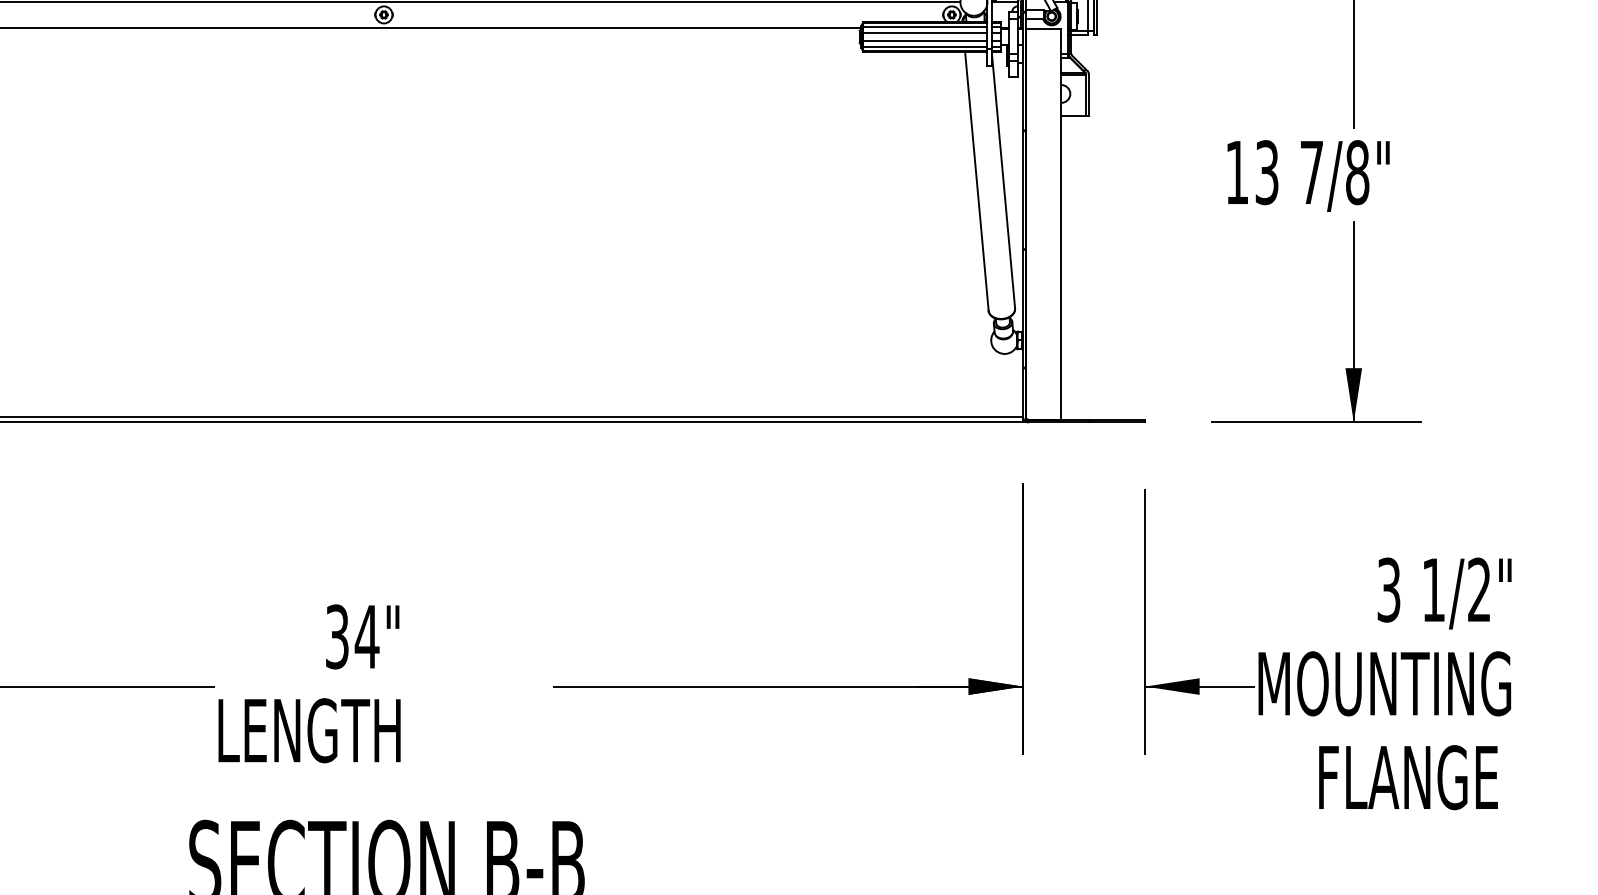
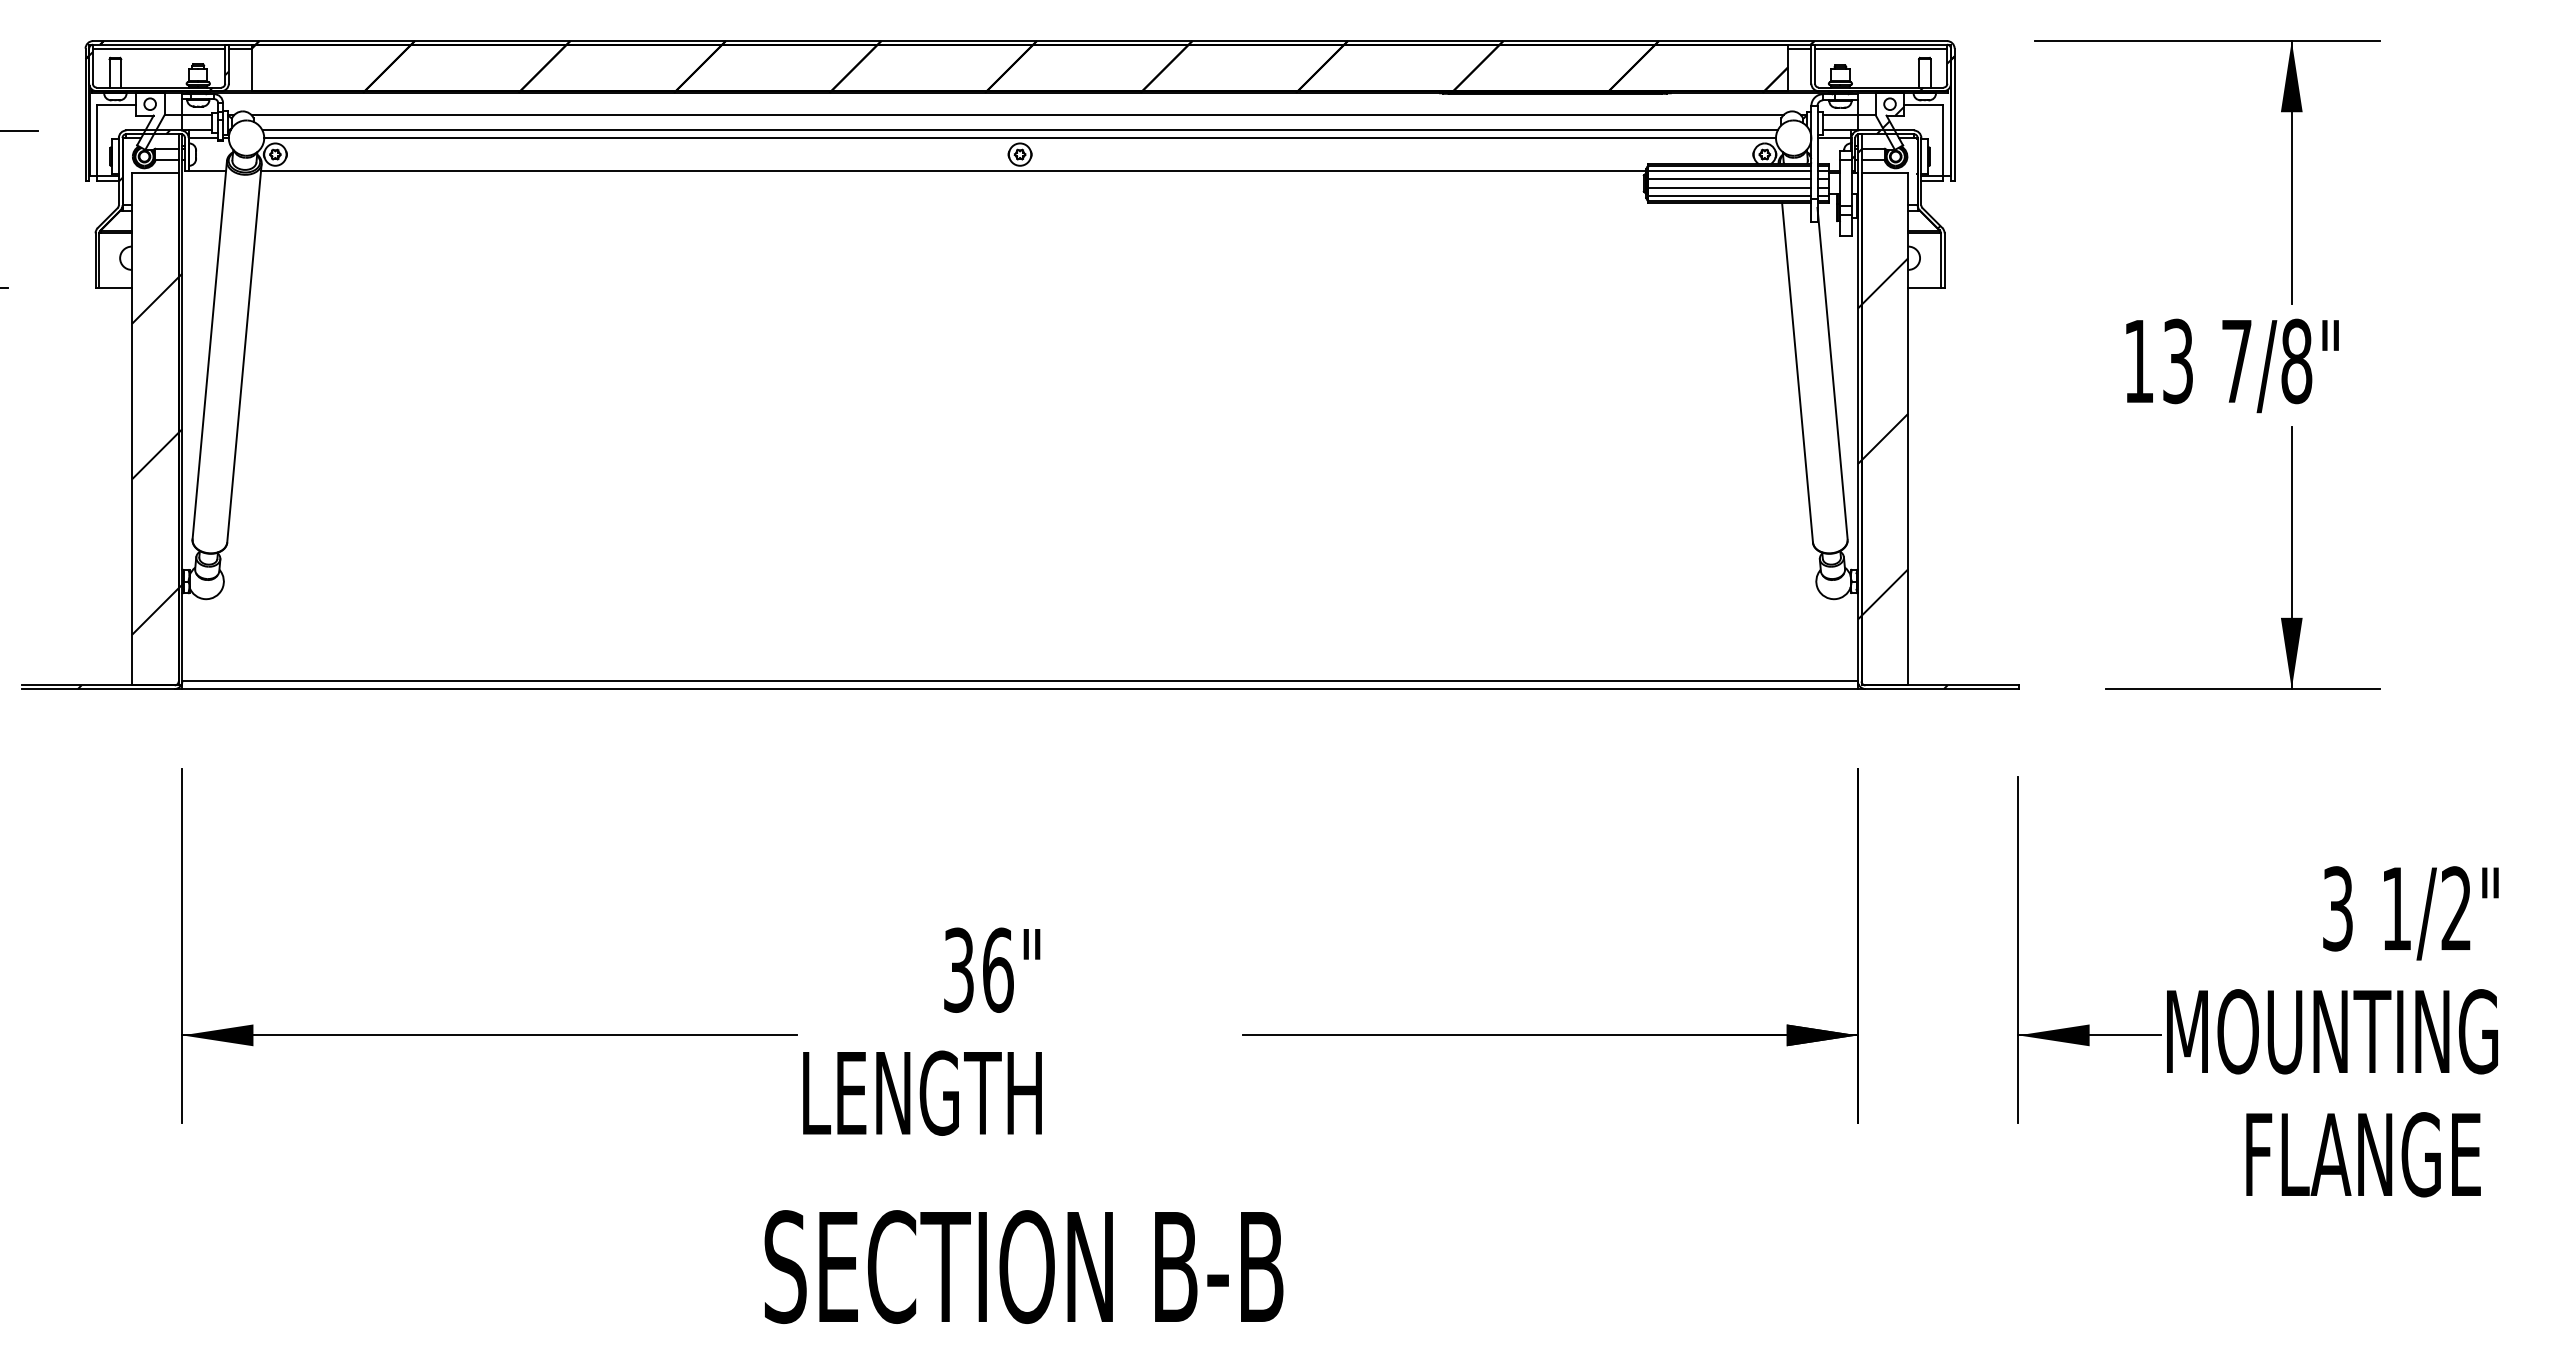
hatch: (1043, 229) -> (1884, 436), added
text: (366, 636) -> (997, 969), 34" -> 36"

